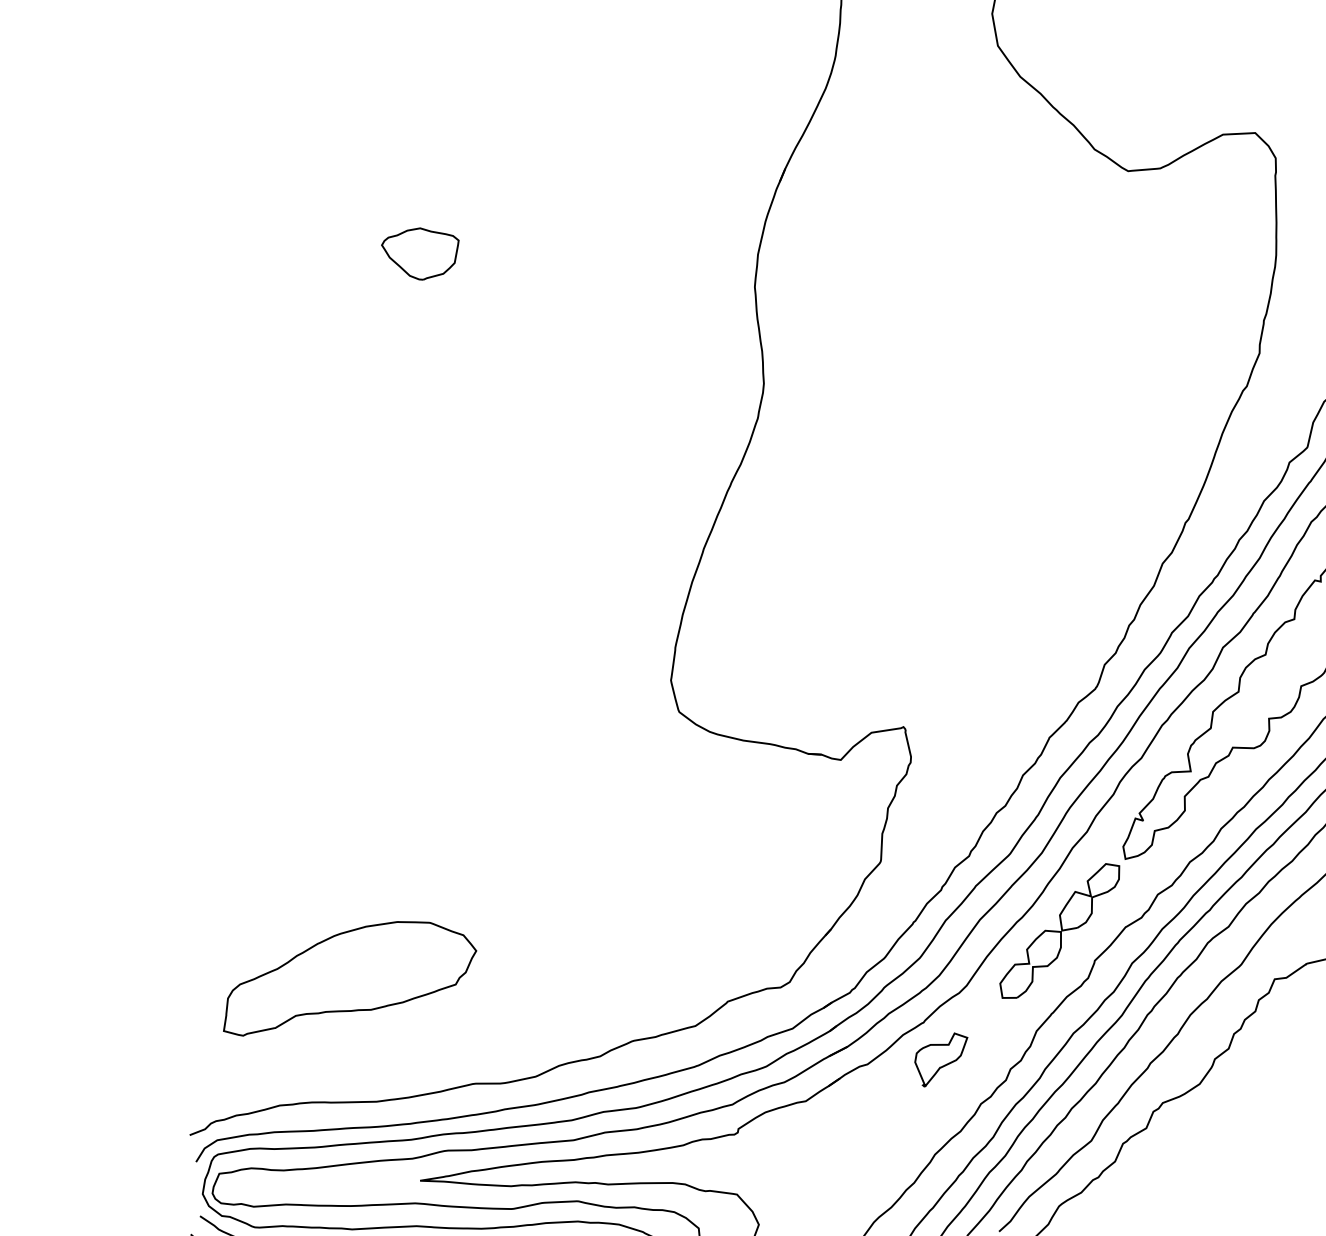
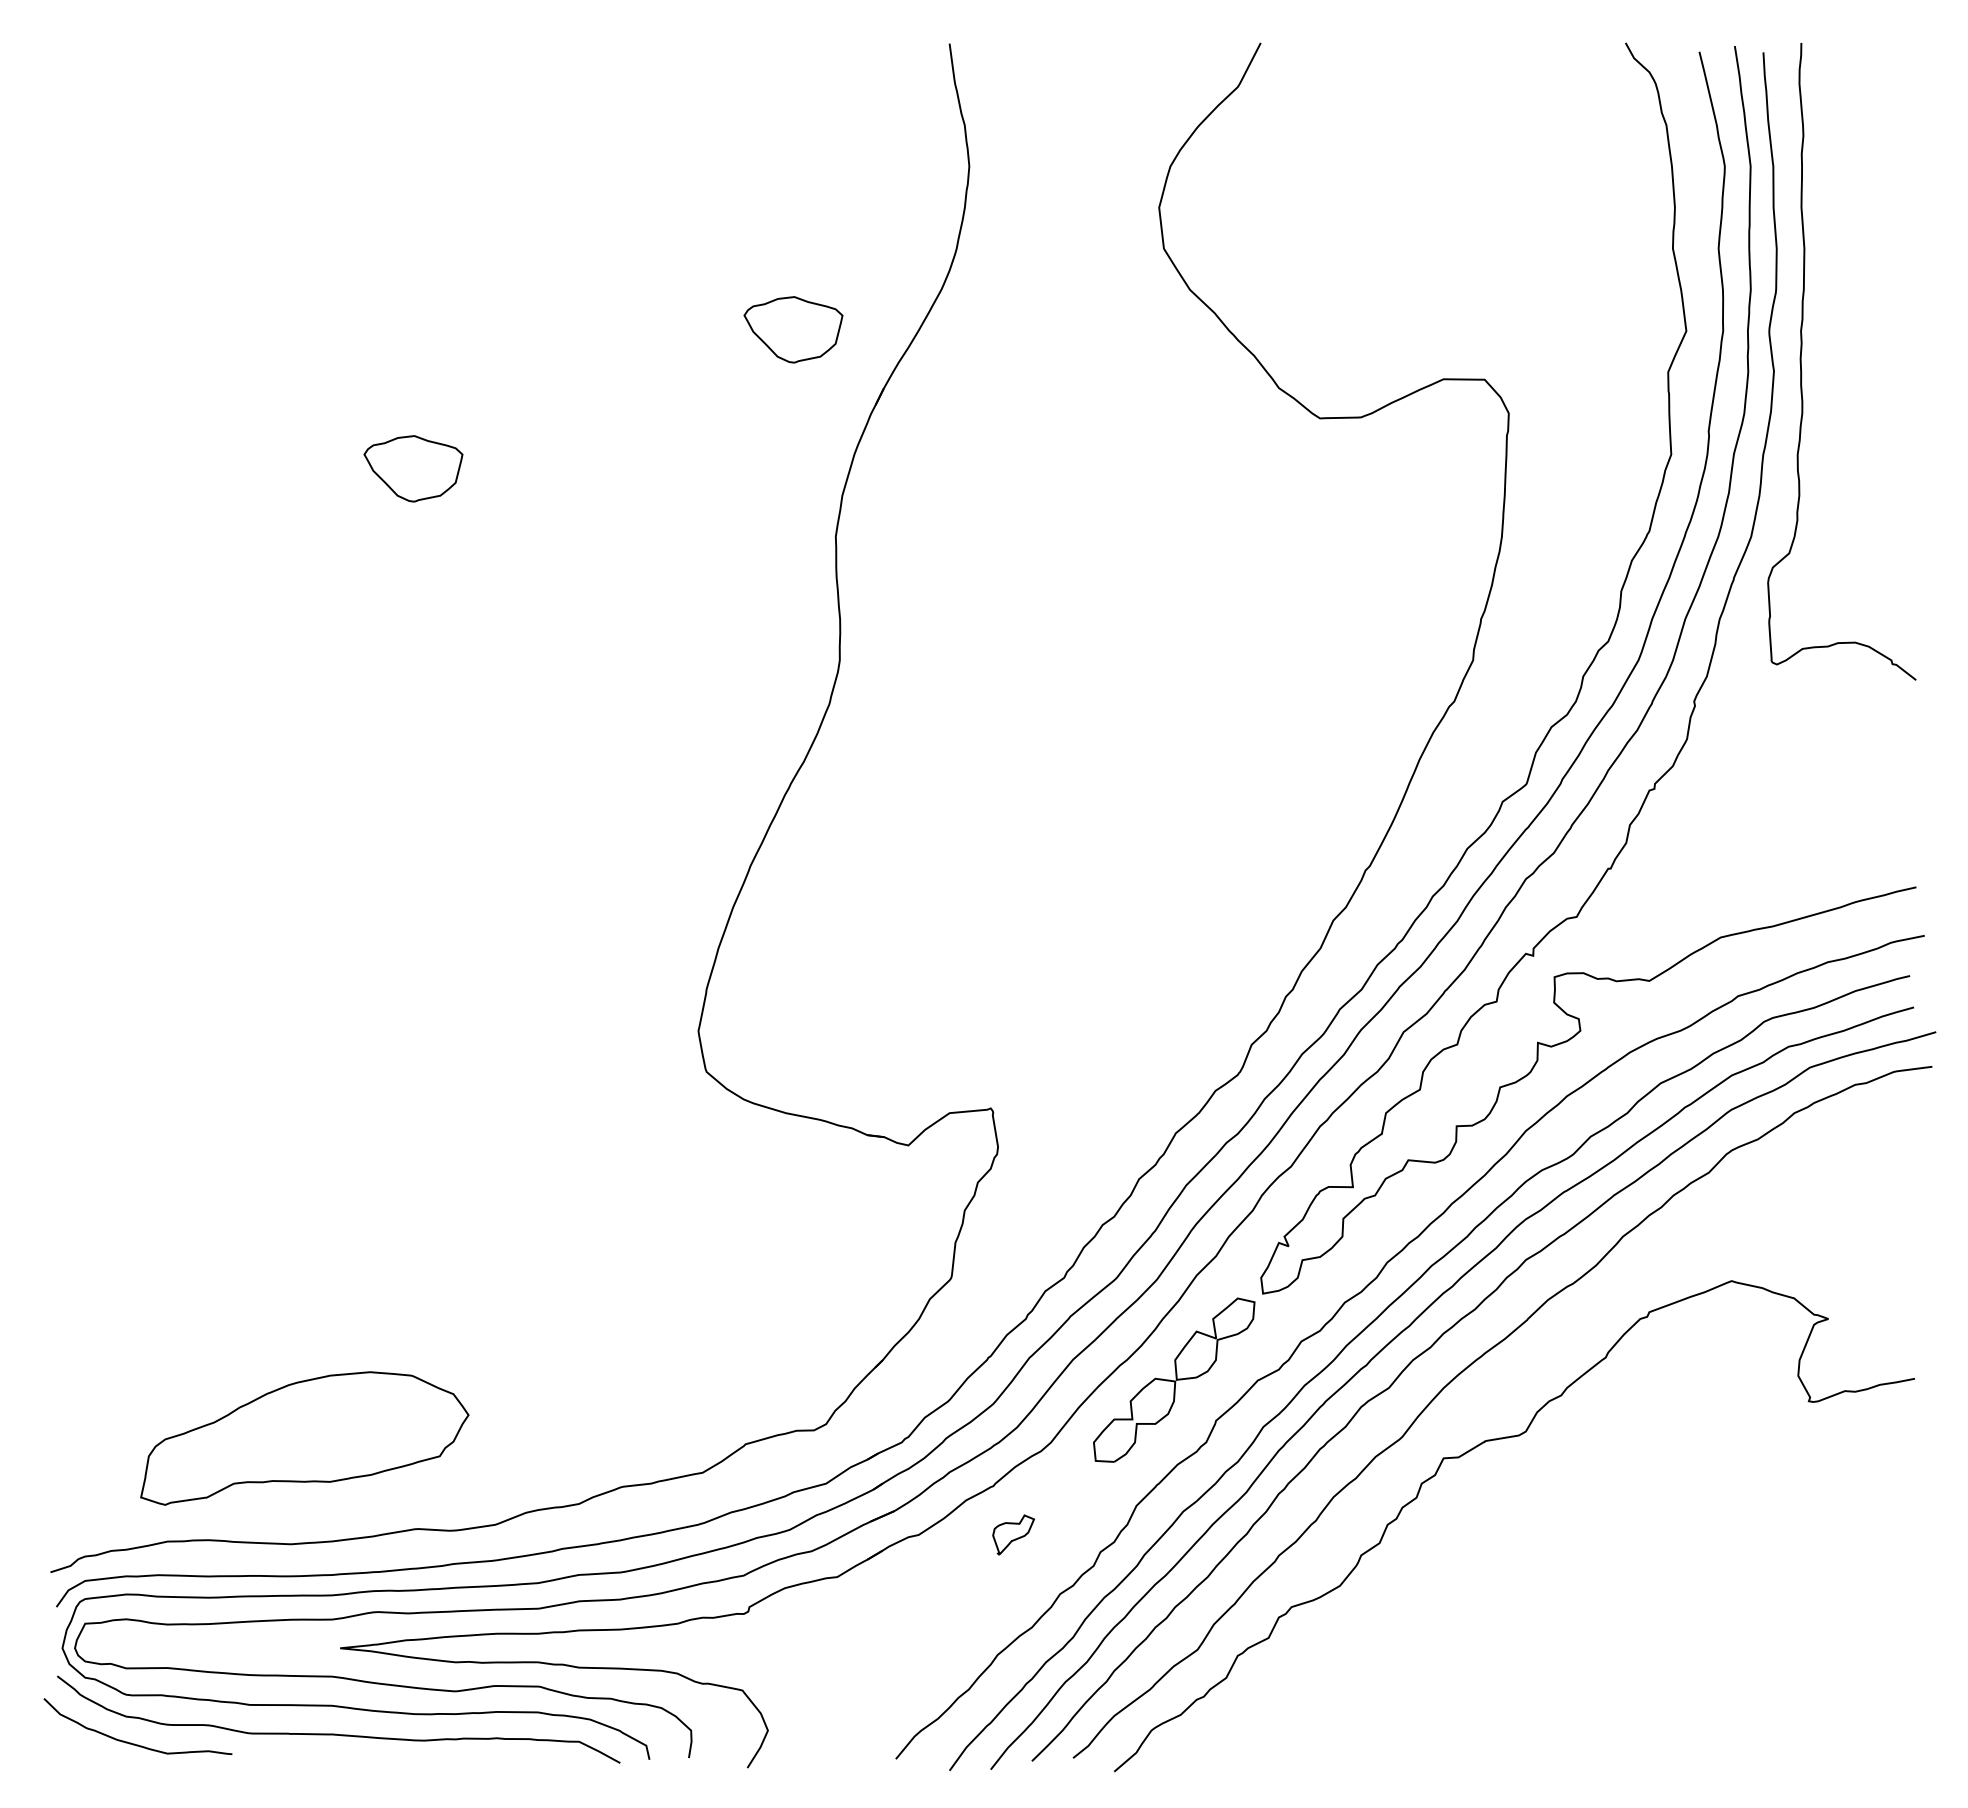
part: (711, 126) -> (793, 329), added
part: (348, 977) -> (304, 1438), moved
part: (941, 1059) -> (1013, 1534), size x0.6

